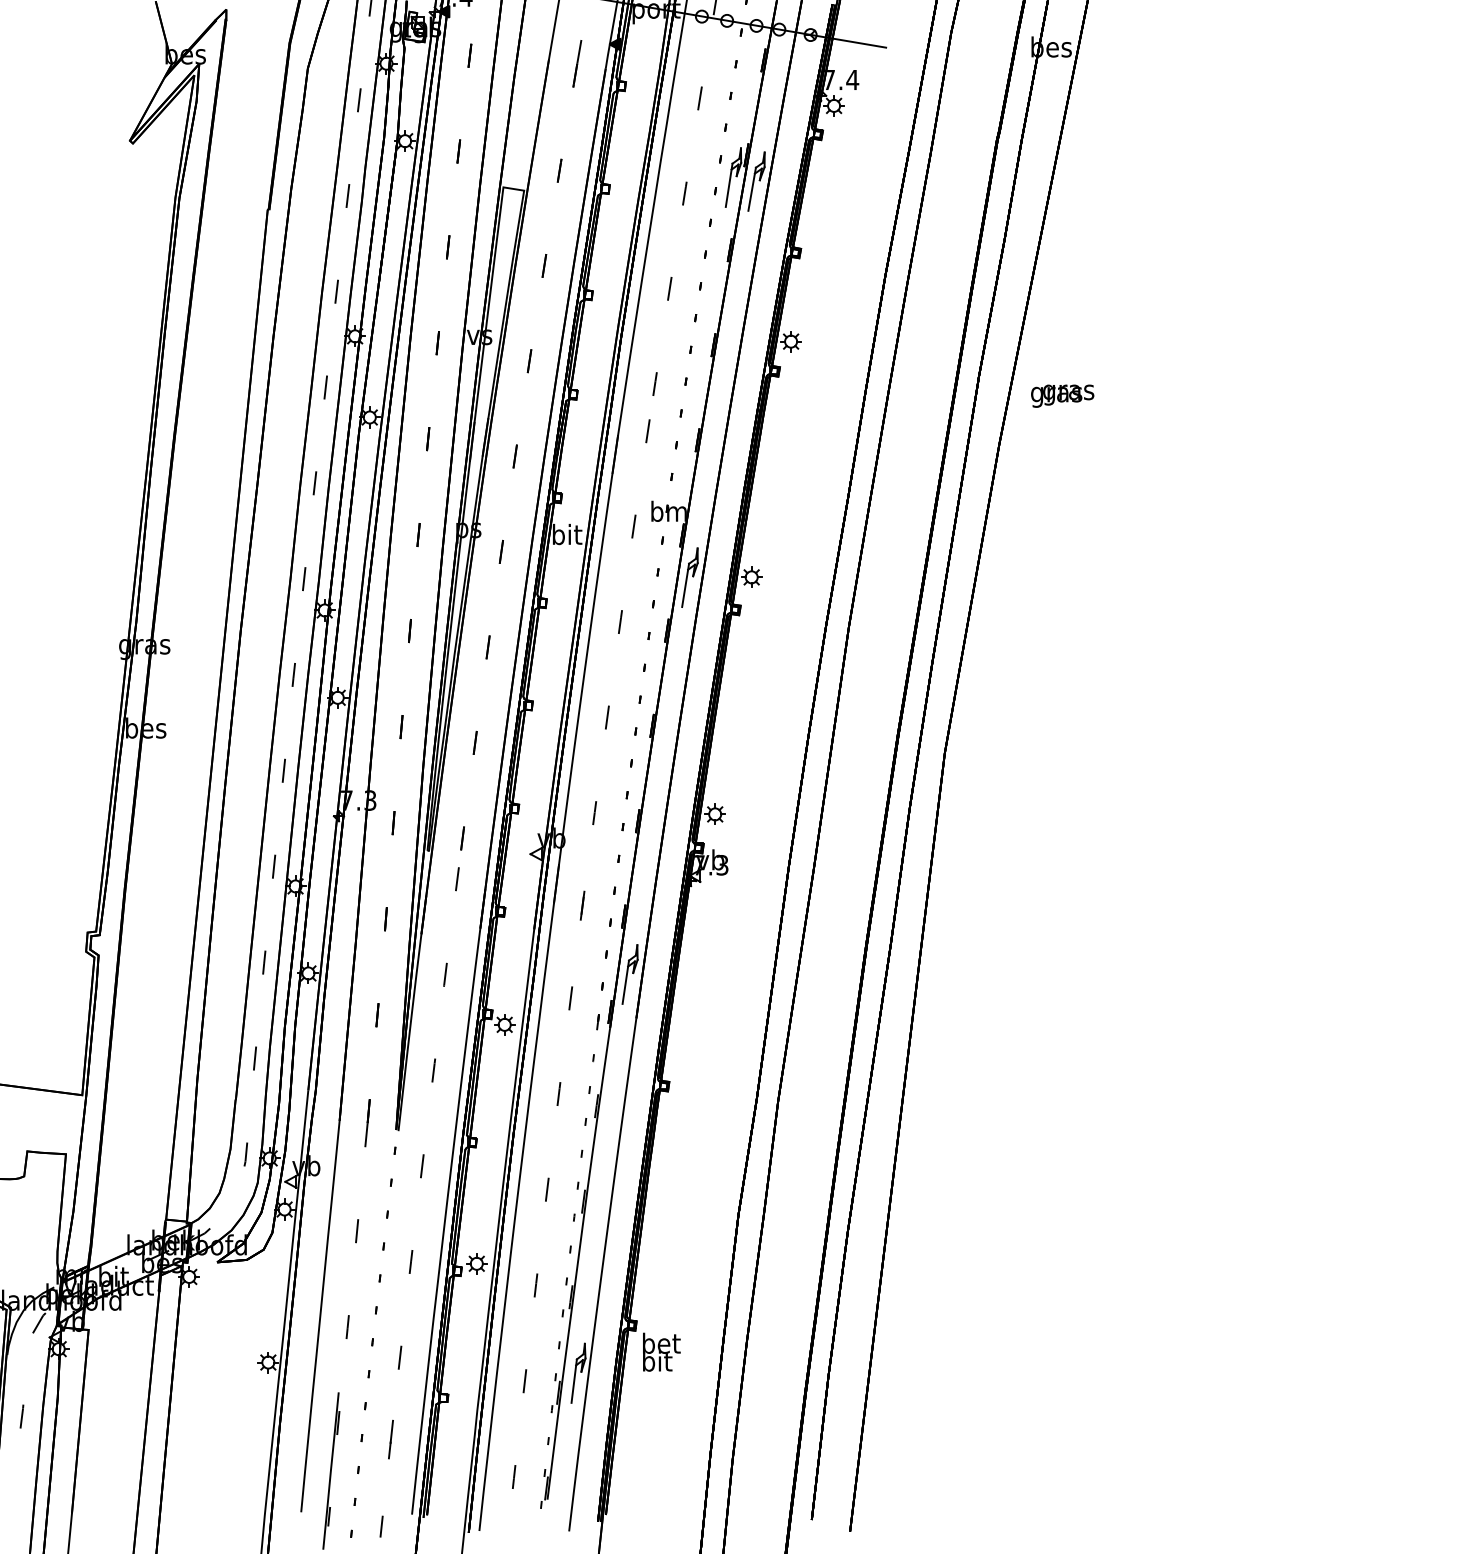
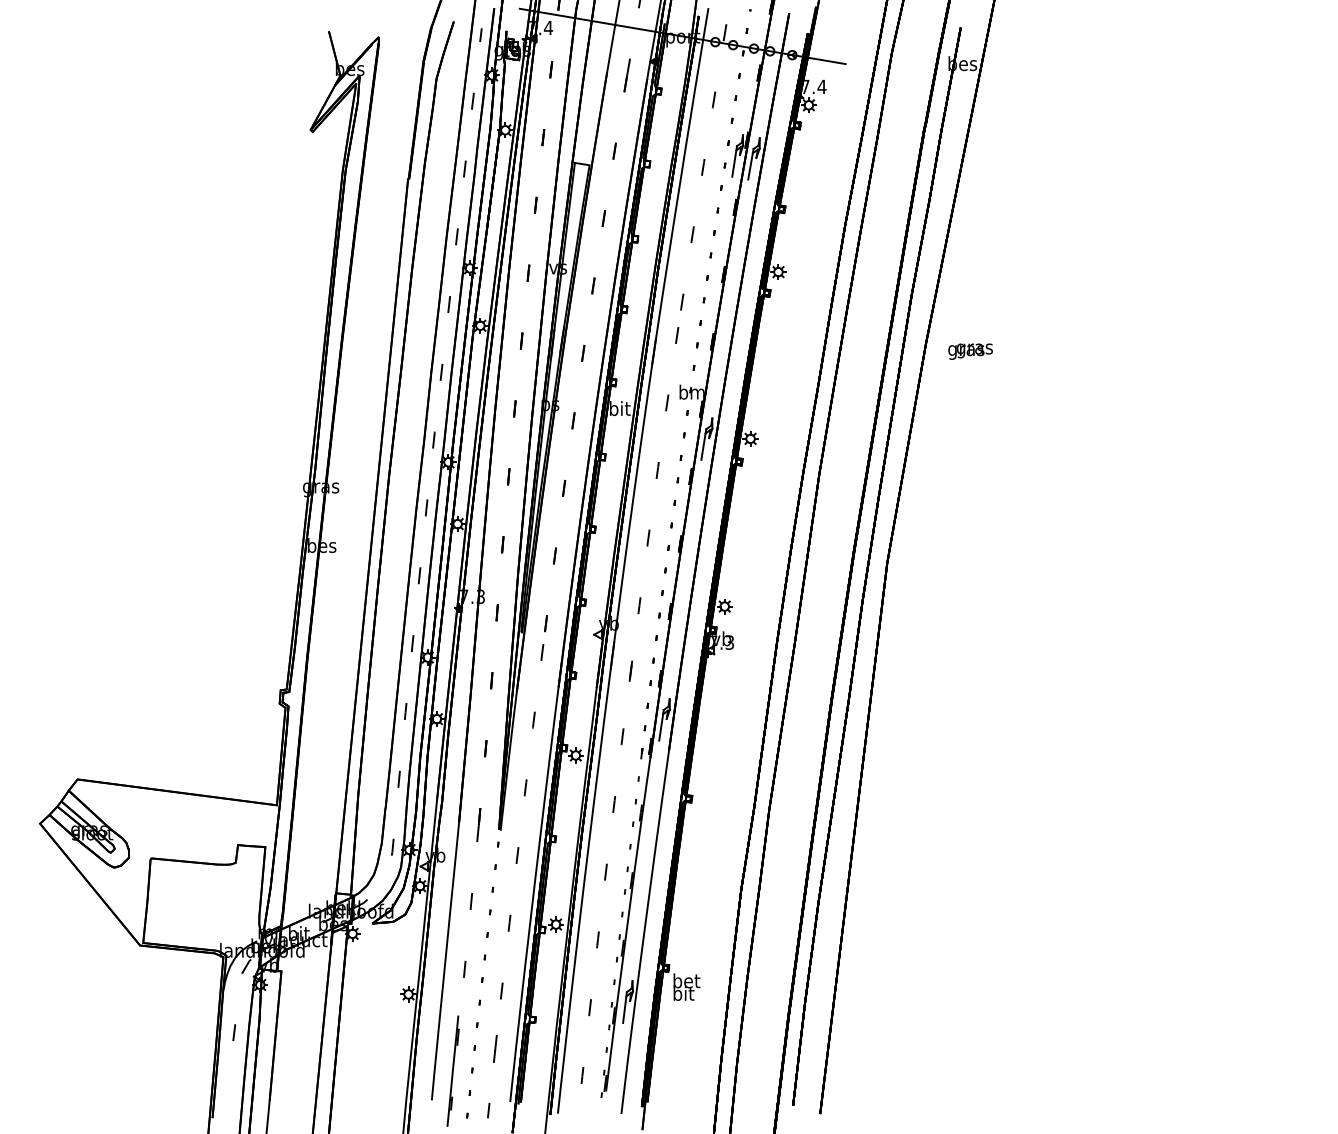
text: (1062, 395) -> (970, 351), moved

